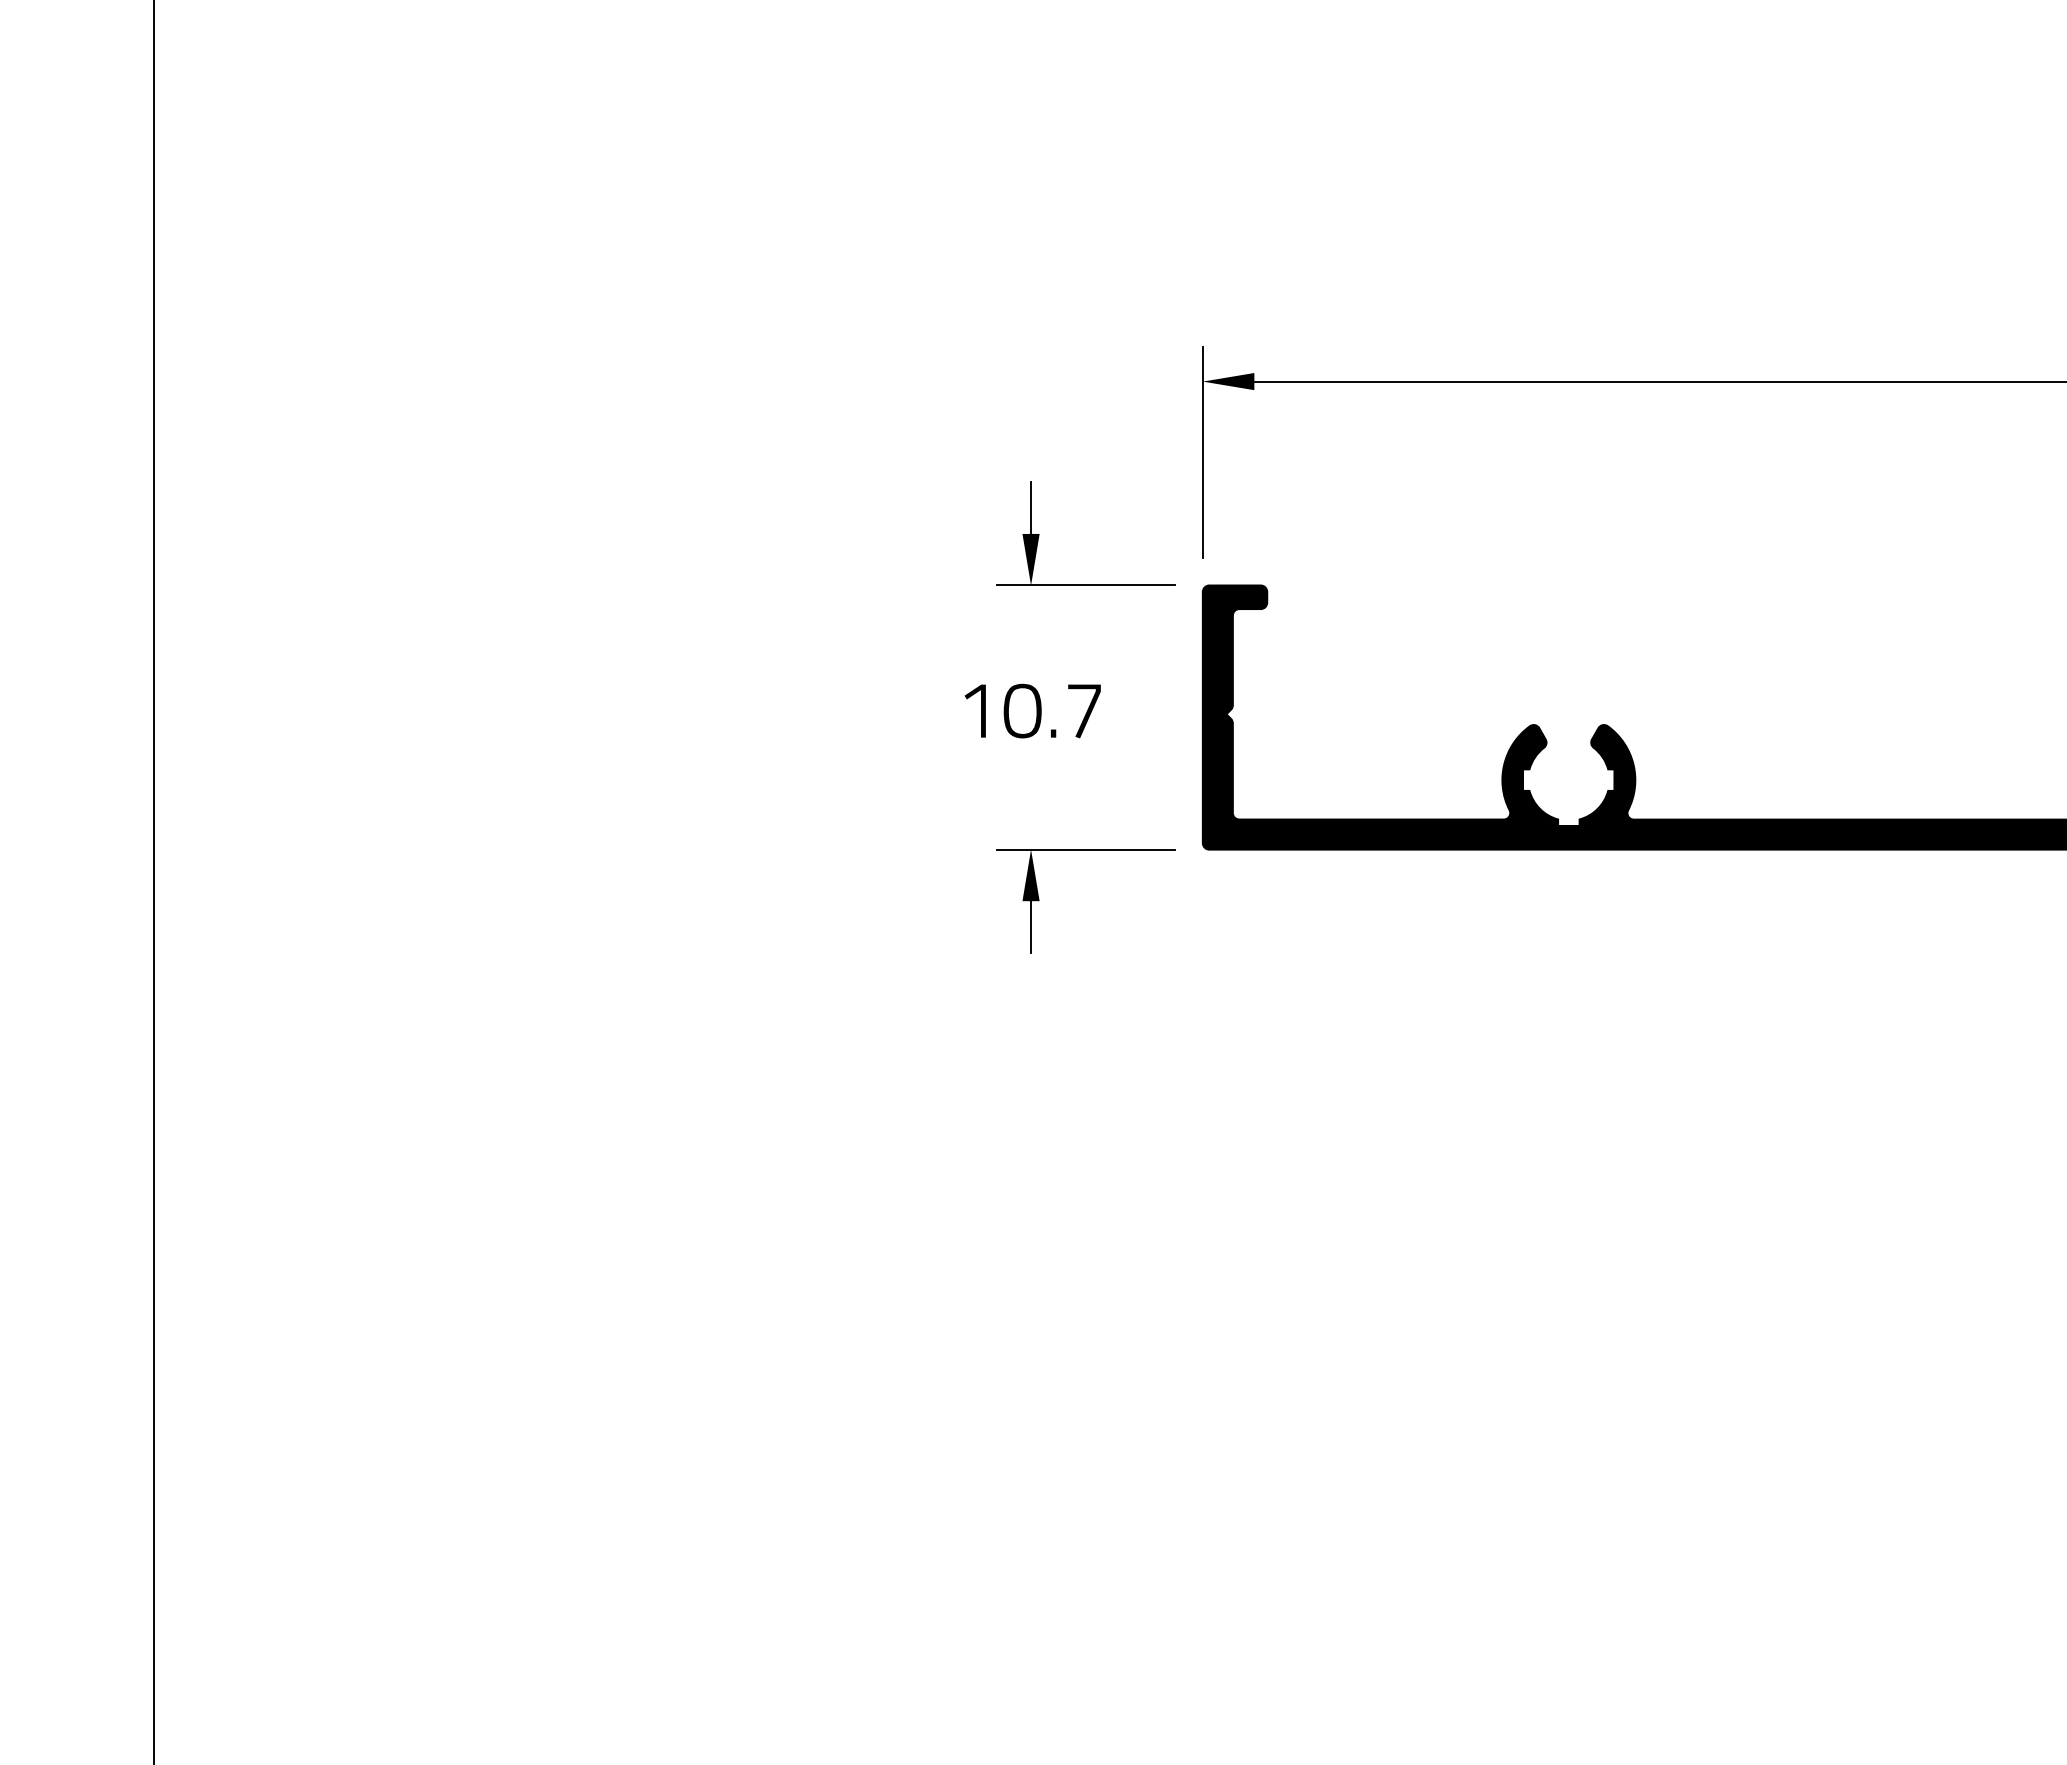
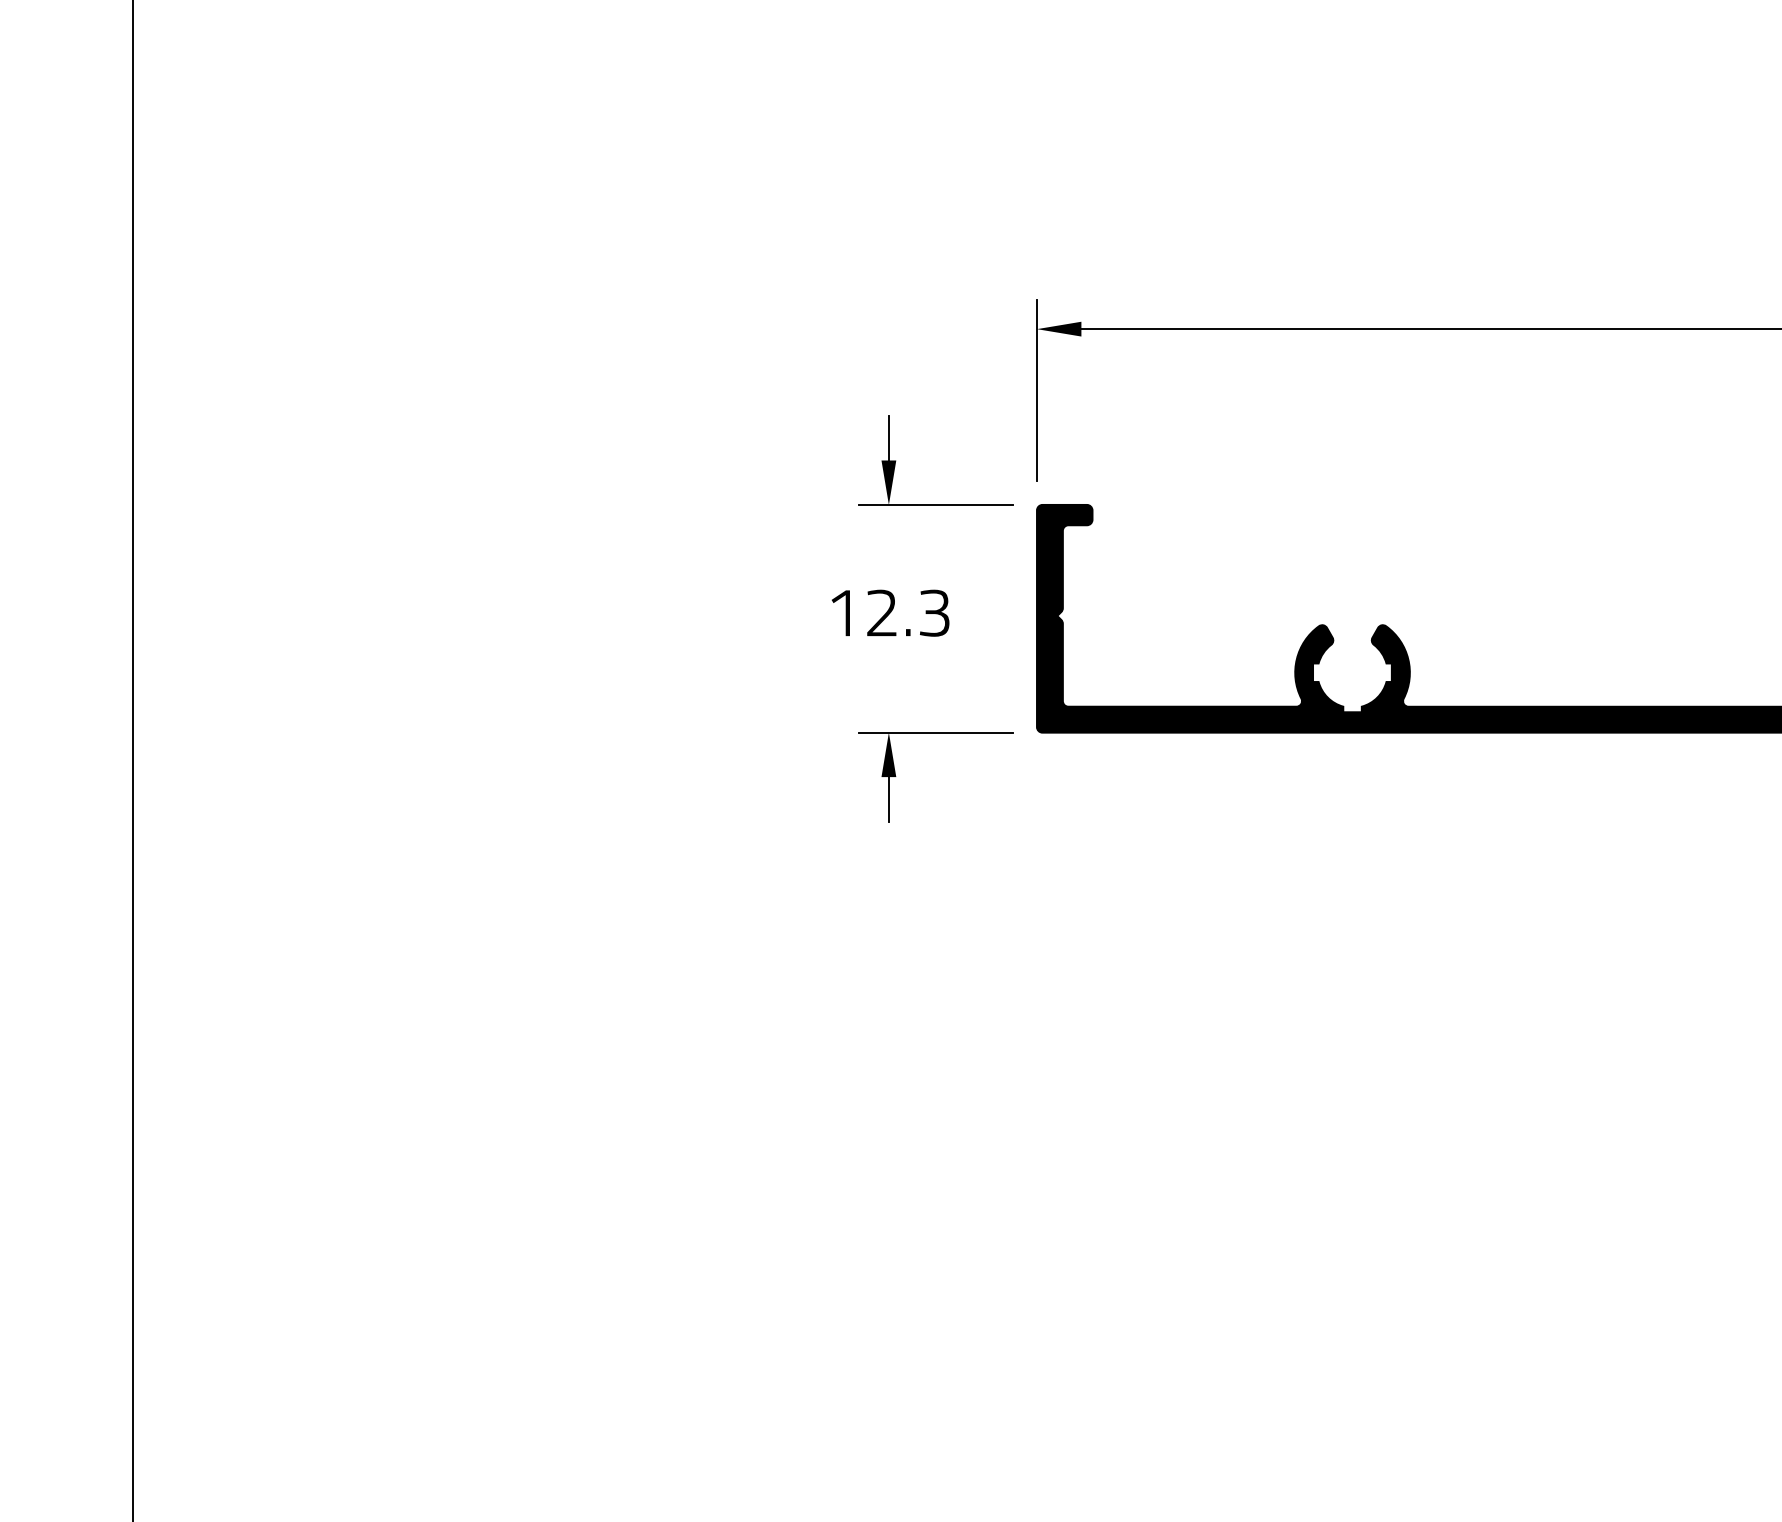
text: (1052, 710) -> (907, 612), 10.7 -> 12.3

